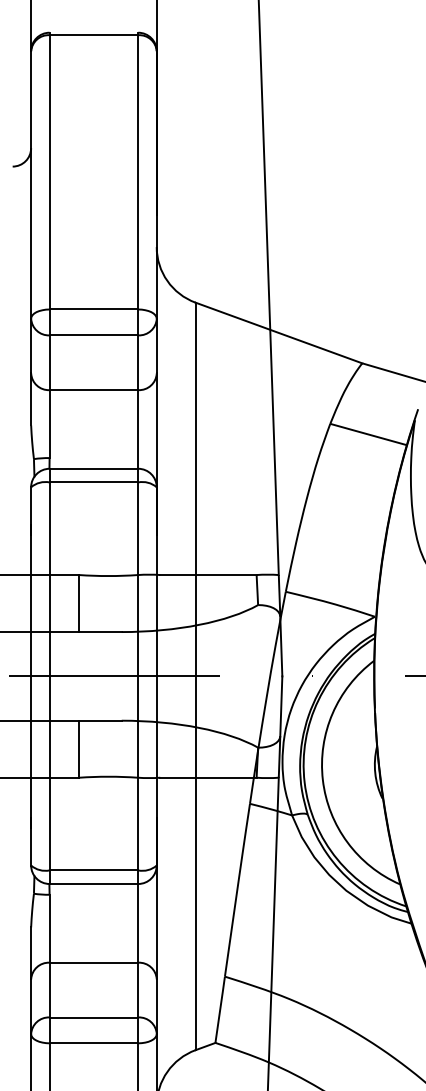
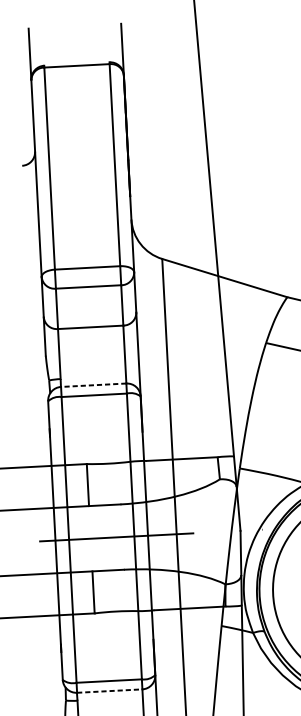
line: (93, 468) -> (93, 385), solid -> dashed
line: (94, 883) -> (110, 690), solid -> dashed

